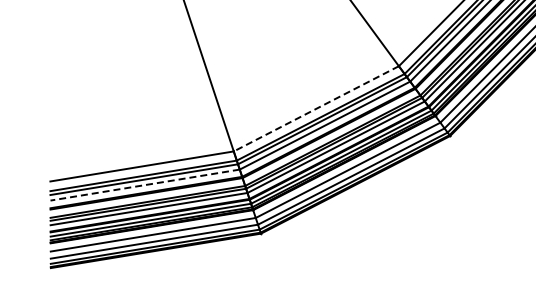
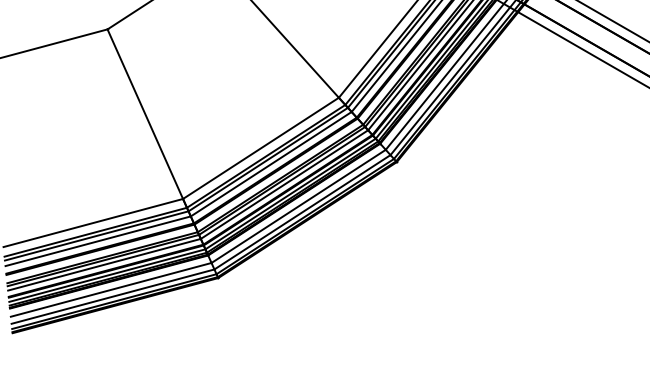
line: (315, 108) -> (260, 148), dashed -> solid
line: (145, 185) -> (98, 241), dashed -> solid

